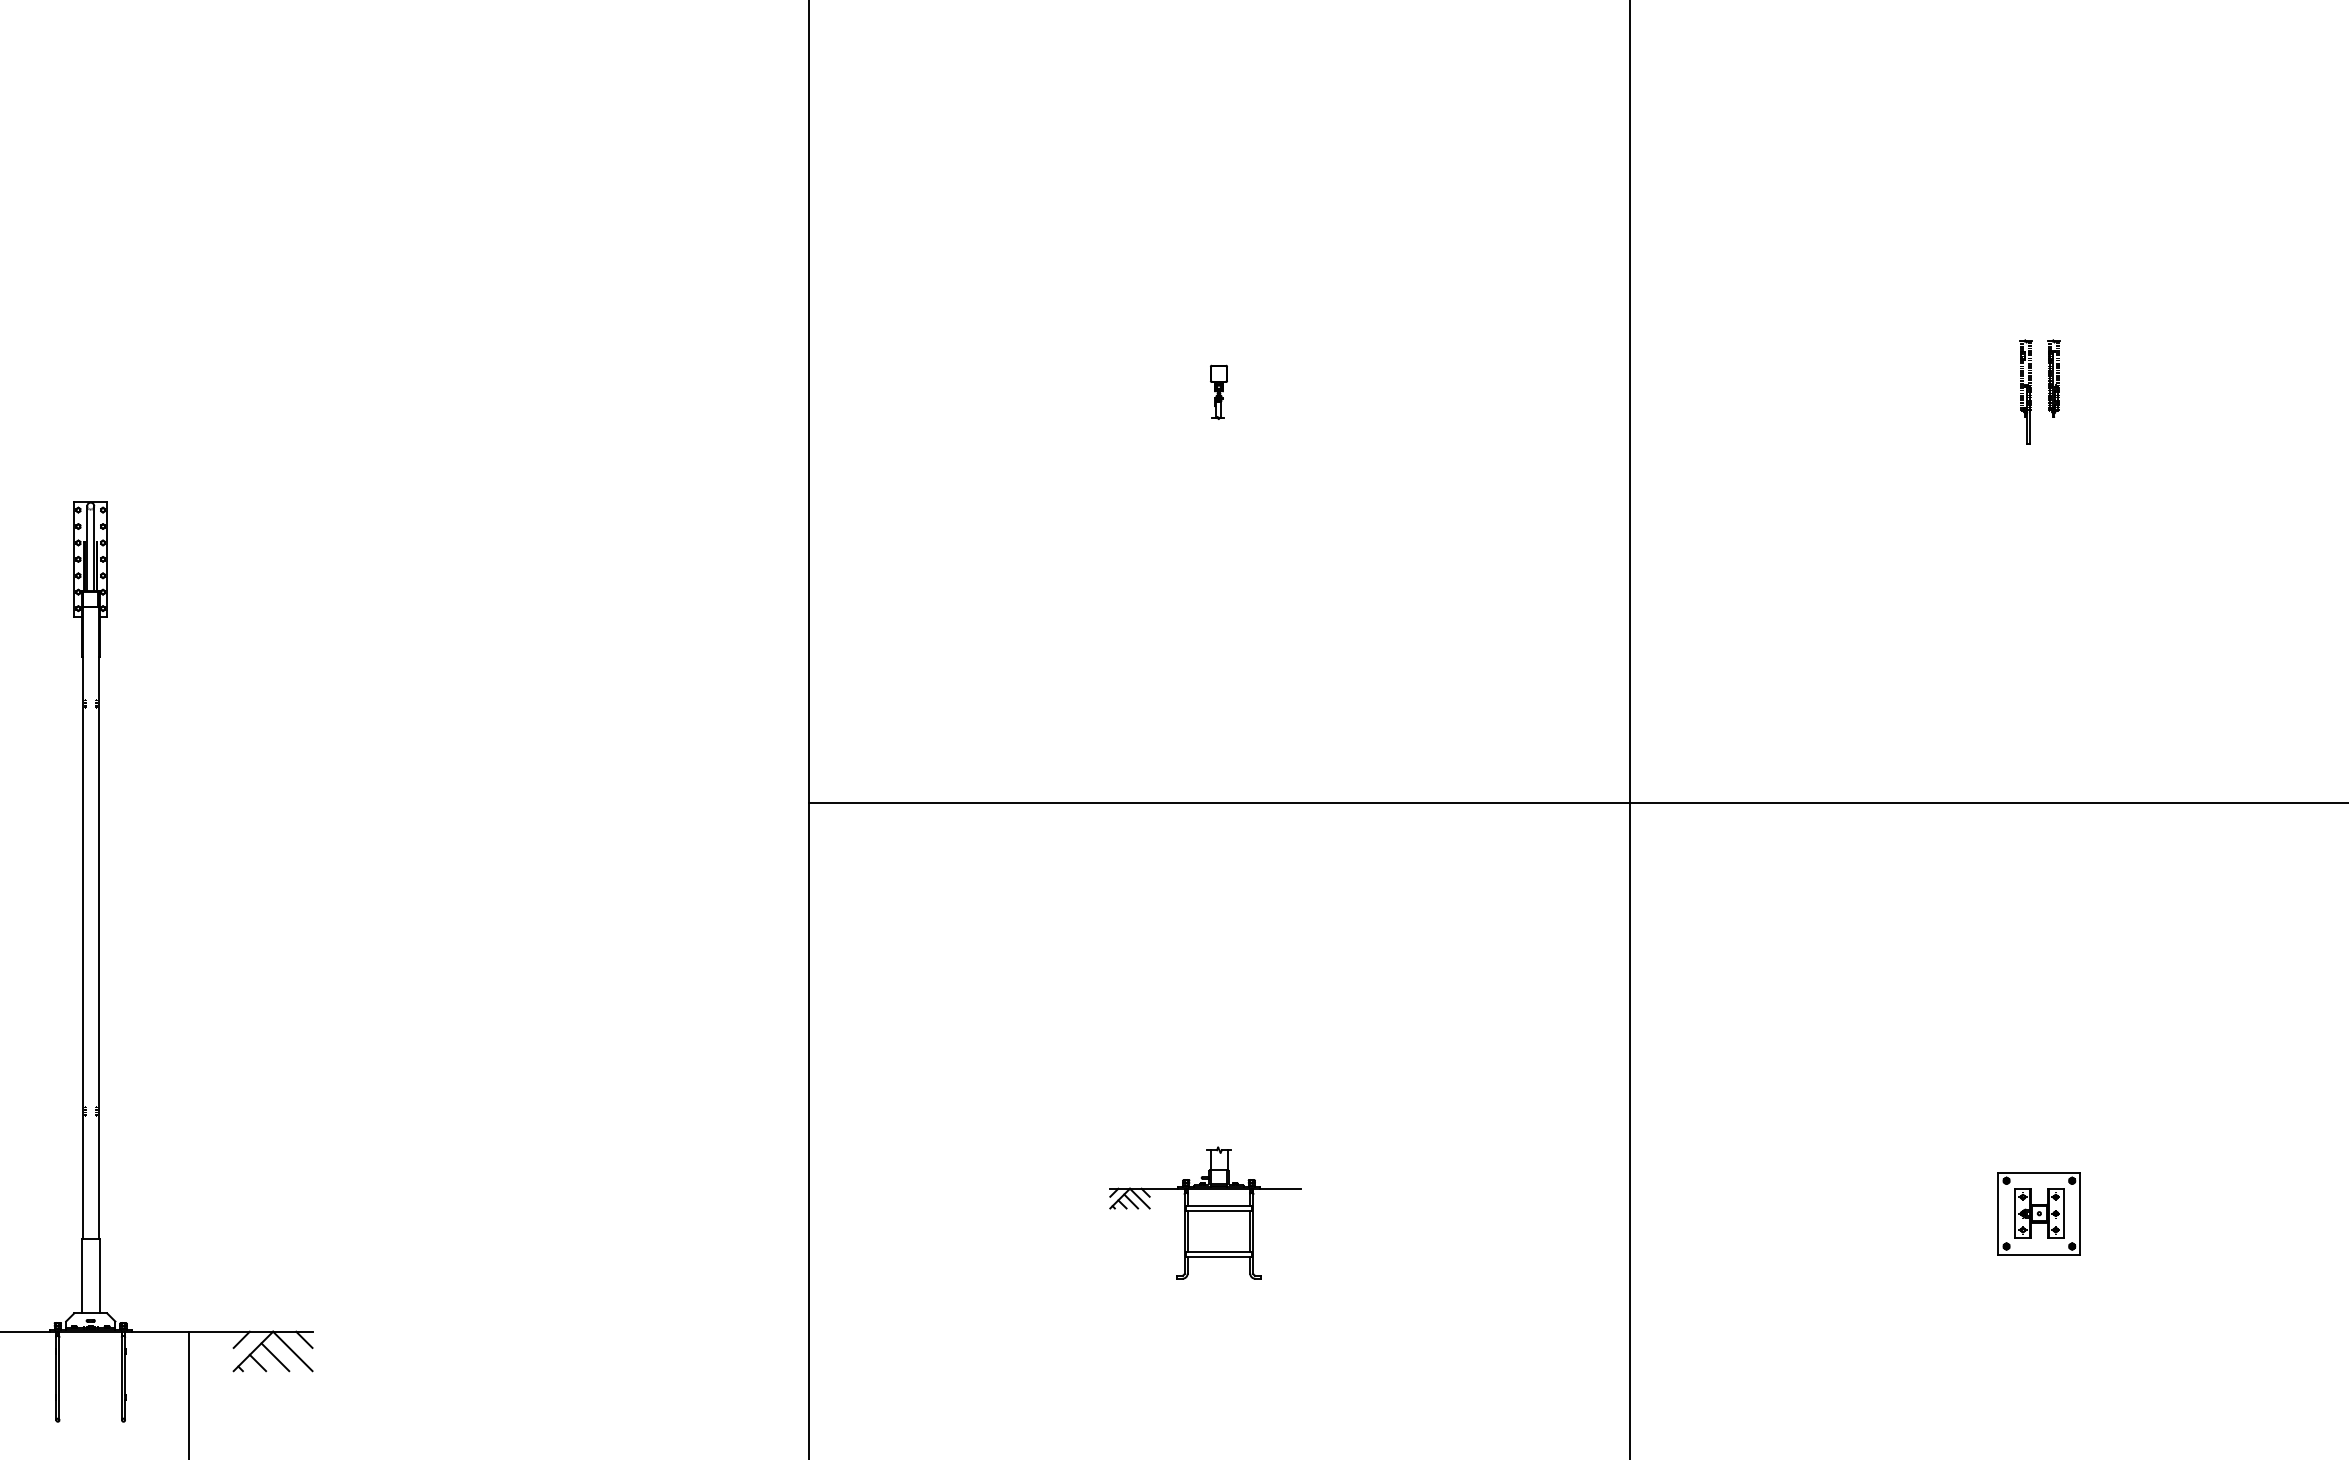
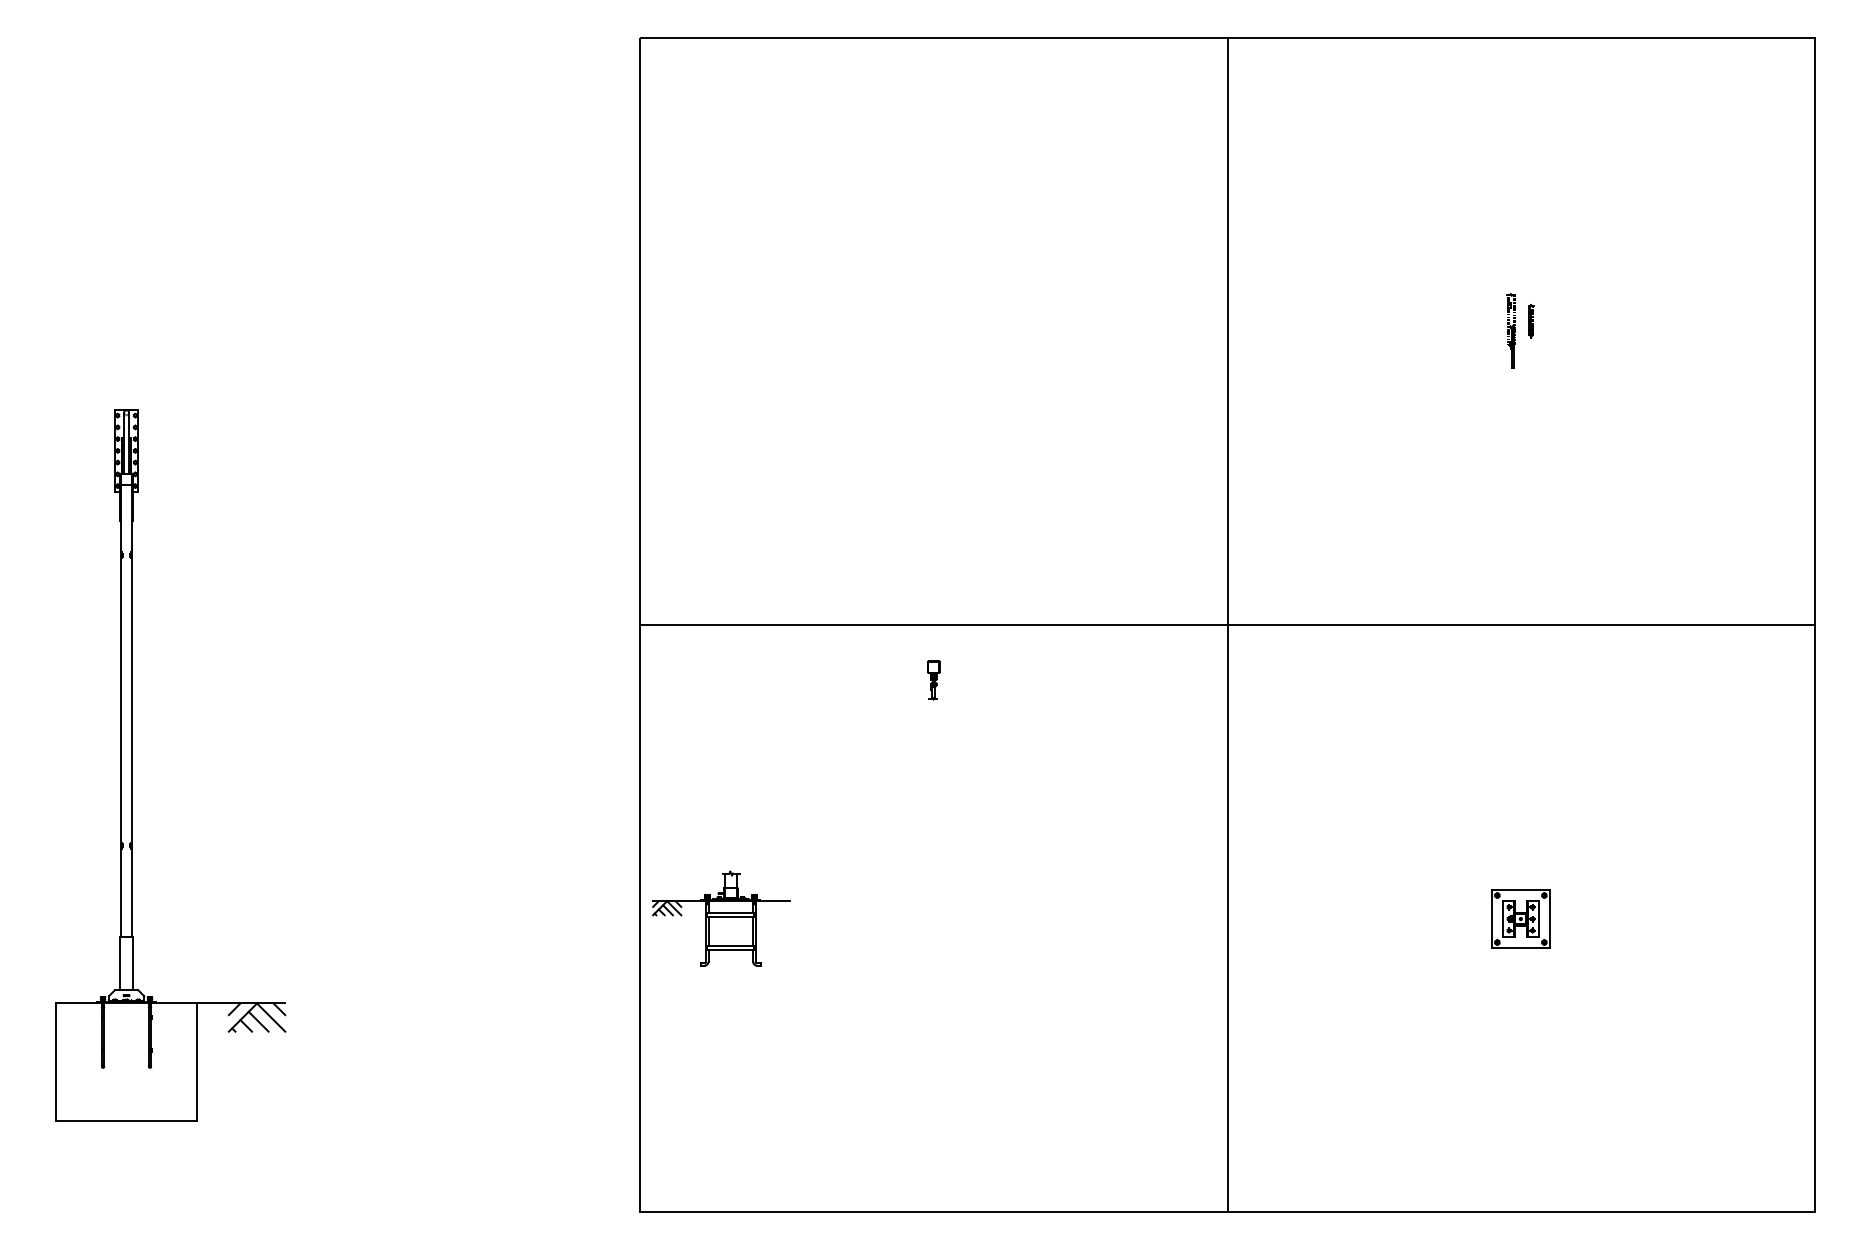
part: (2052, 378) -> (1530, 321), size x0.6
part: (1218, 392) -> (933, 680), moved
part: (1205, 1212) -> (721, 918), moved

